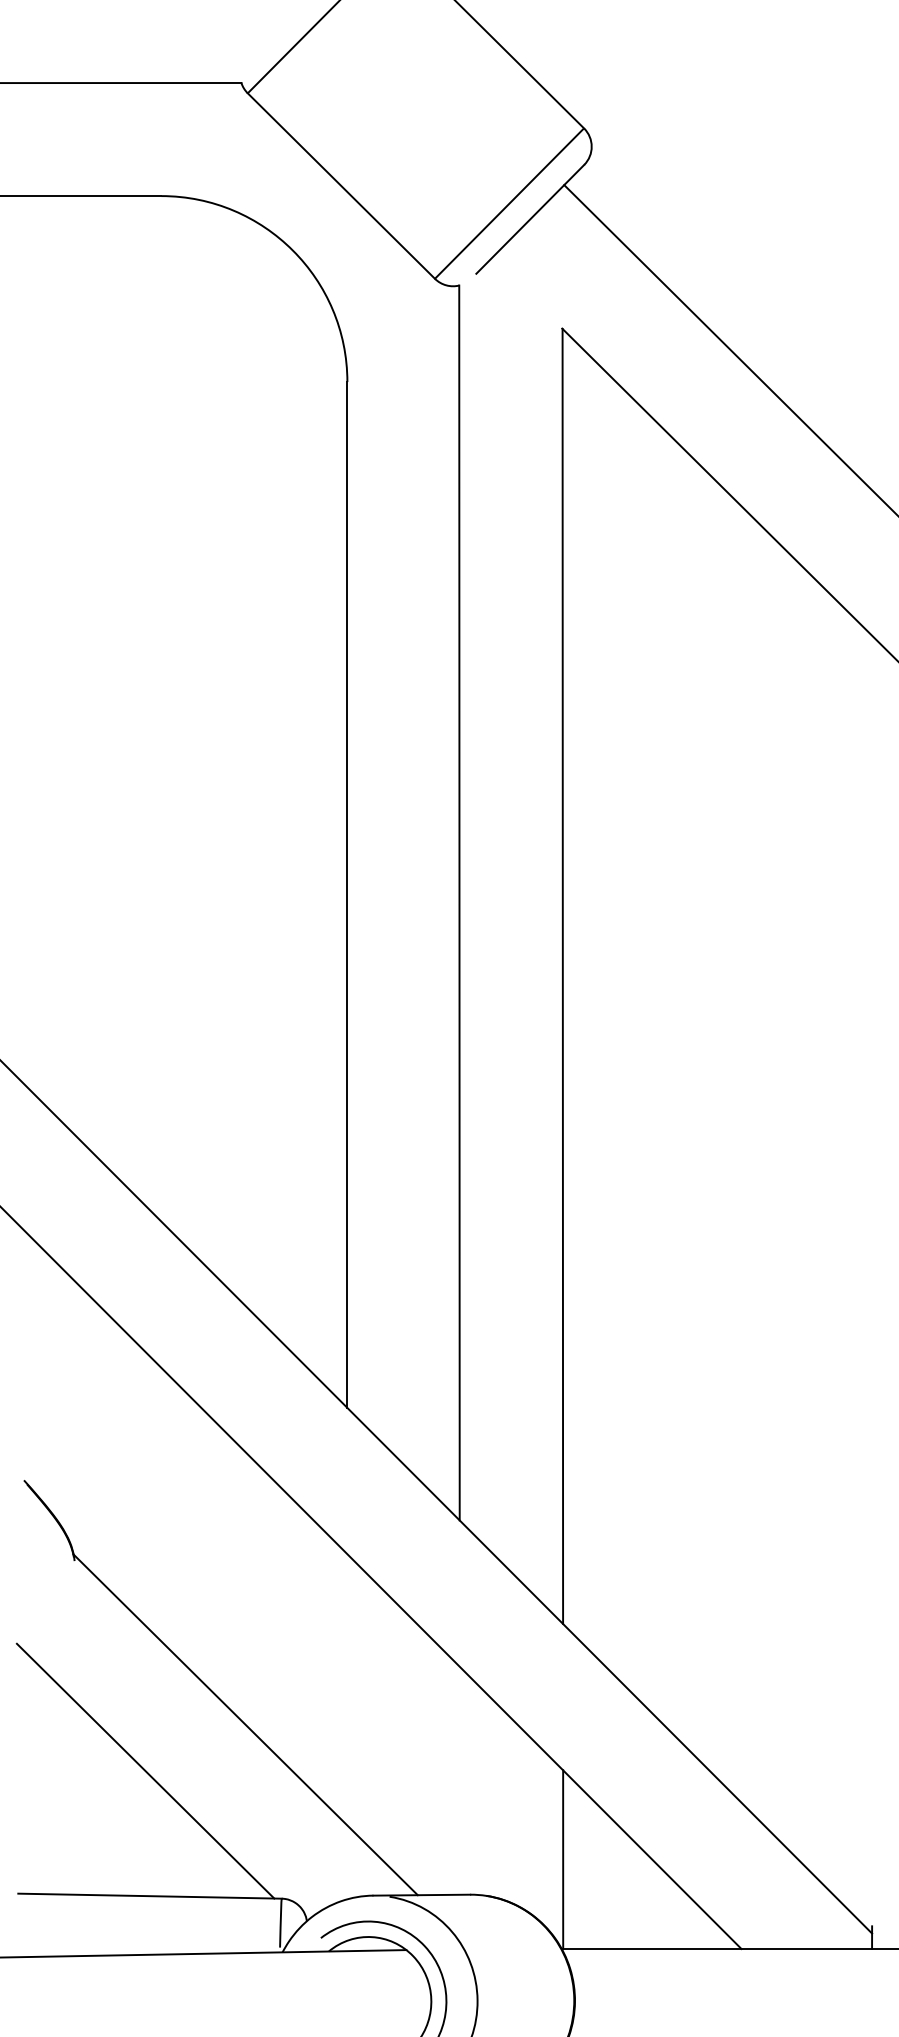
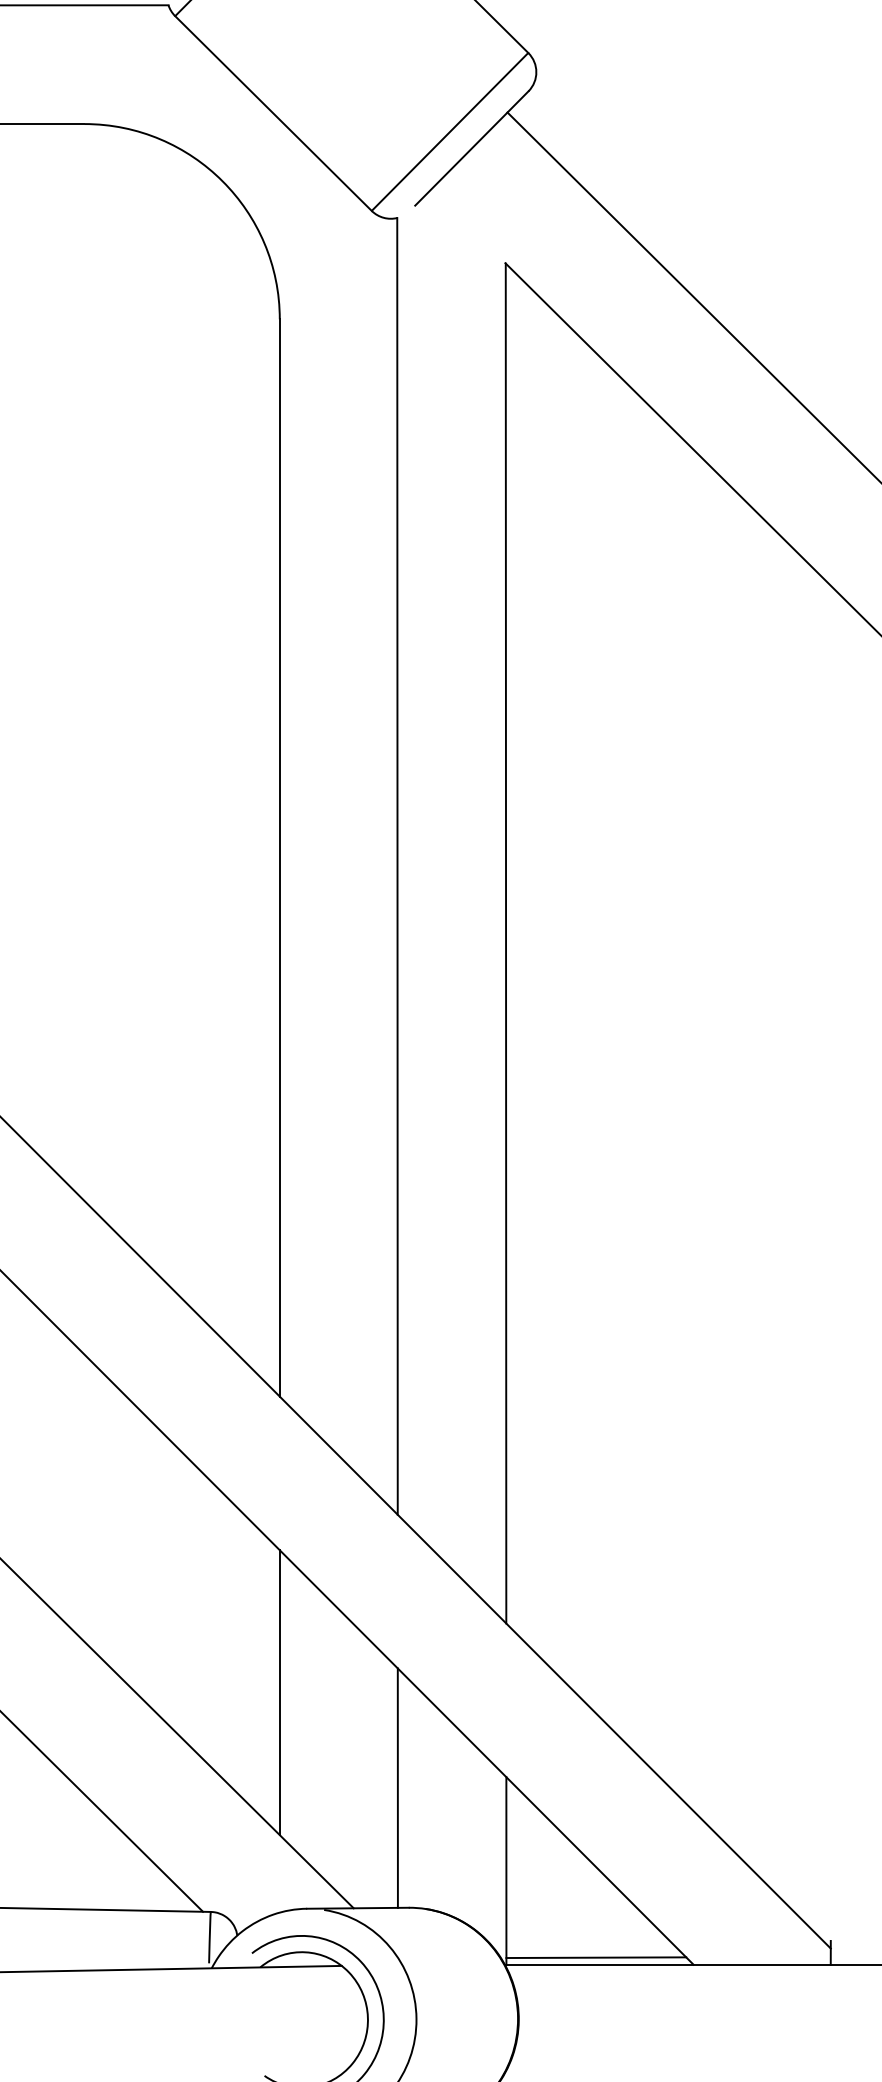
line: (347, 1689) -> (279, 1692), added
line: (459, 1780) -> (397, 1787), added
line: (648, 1941) -> (595, 1956), added

